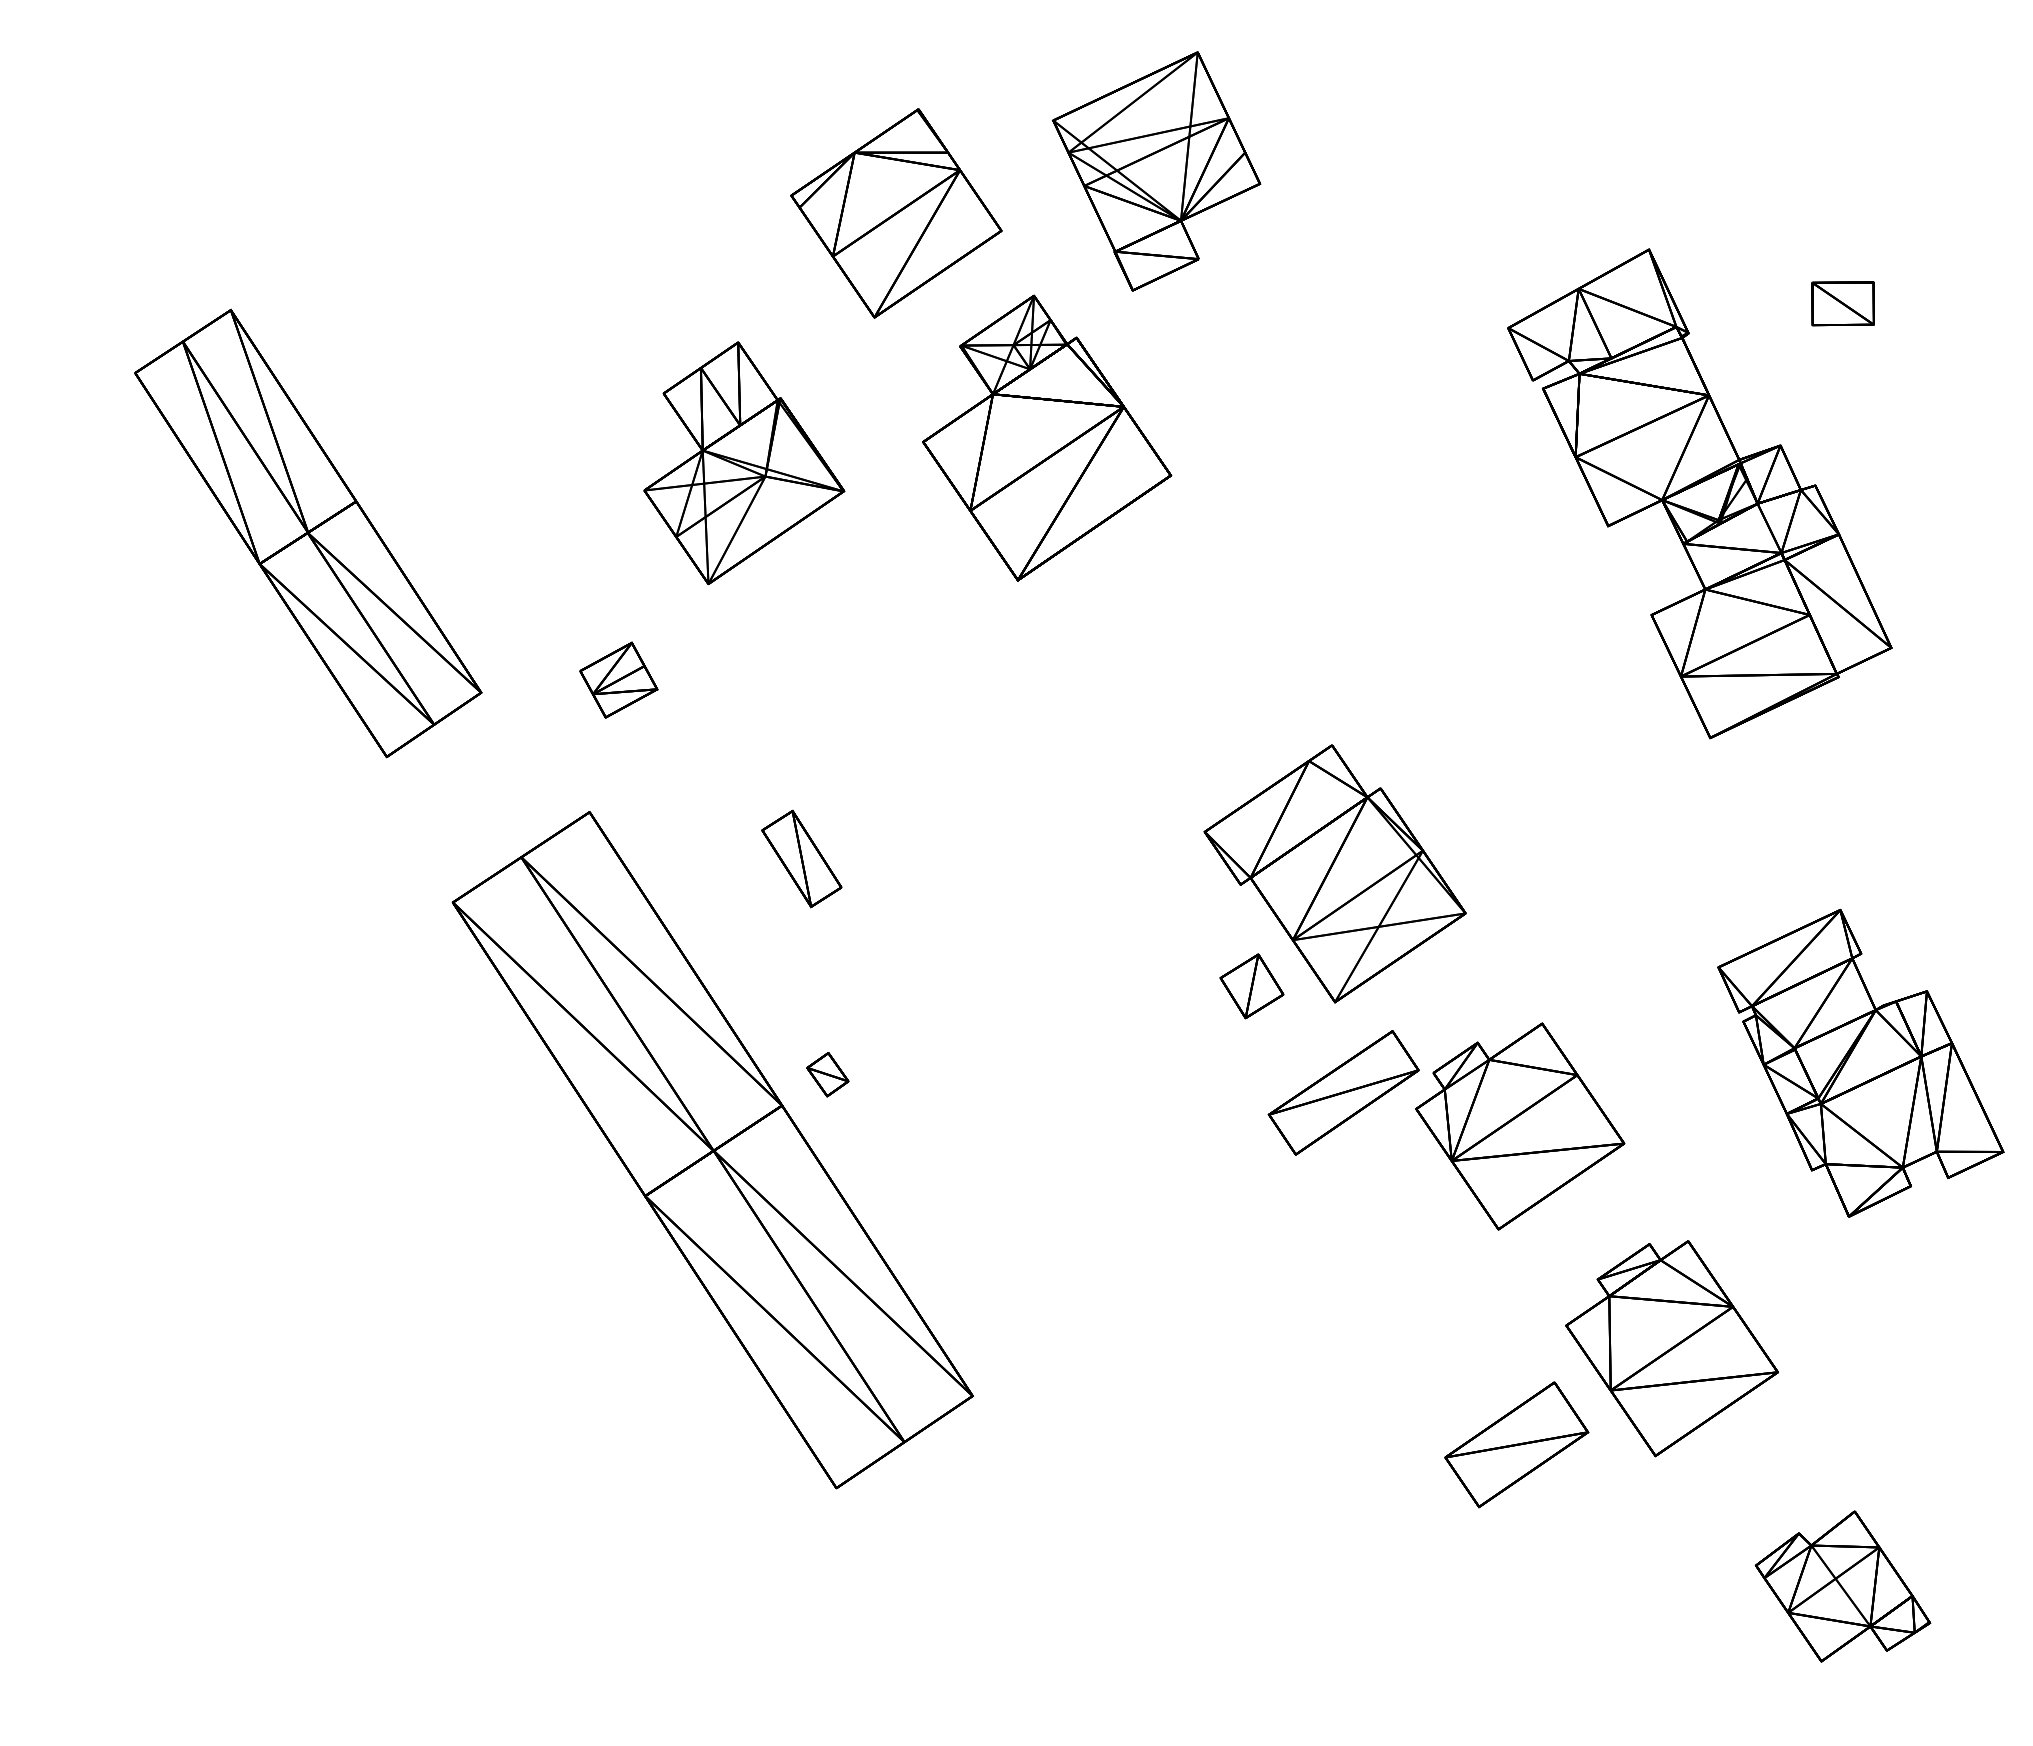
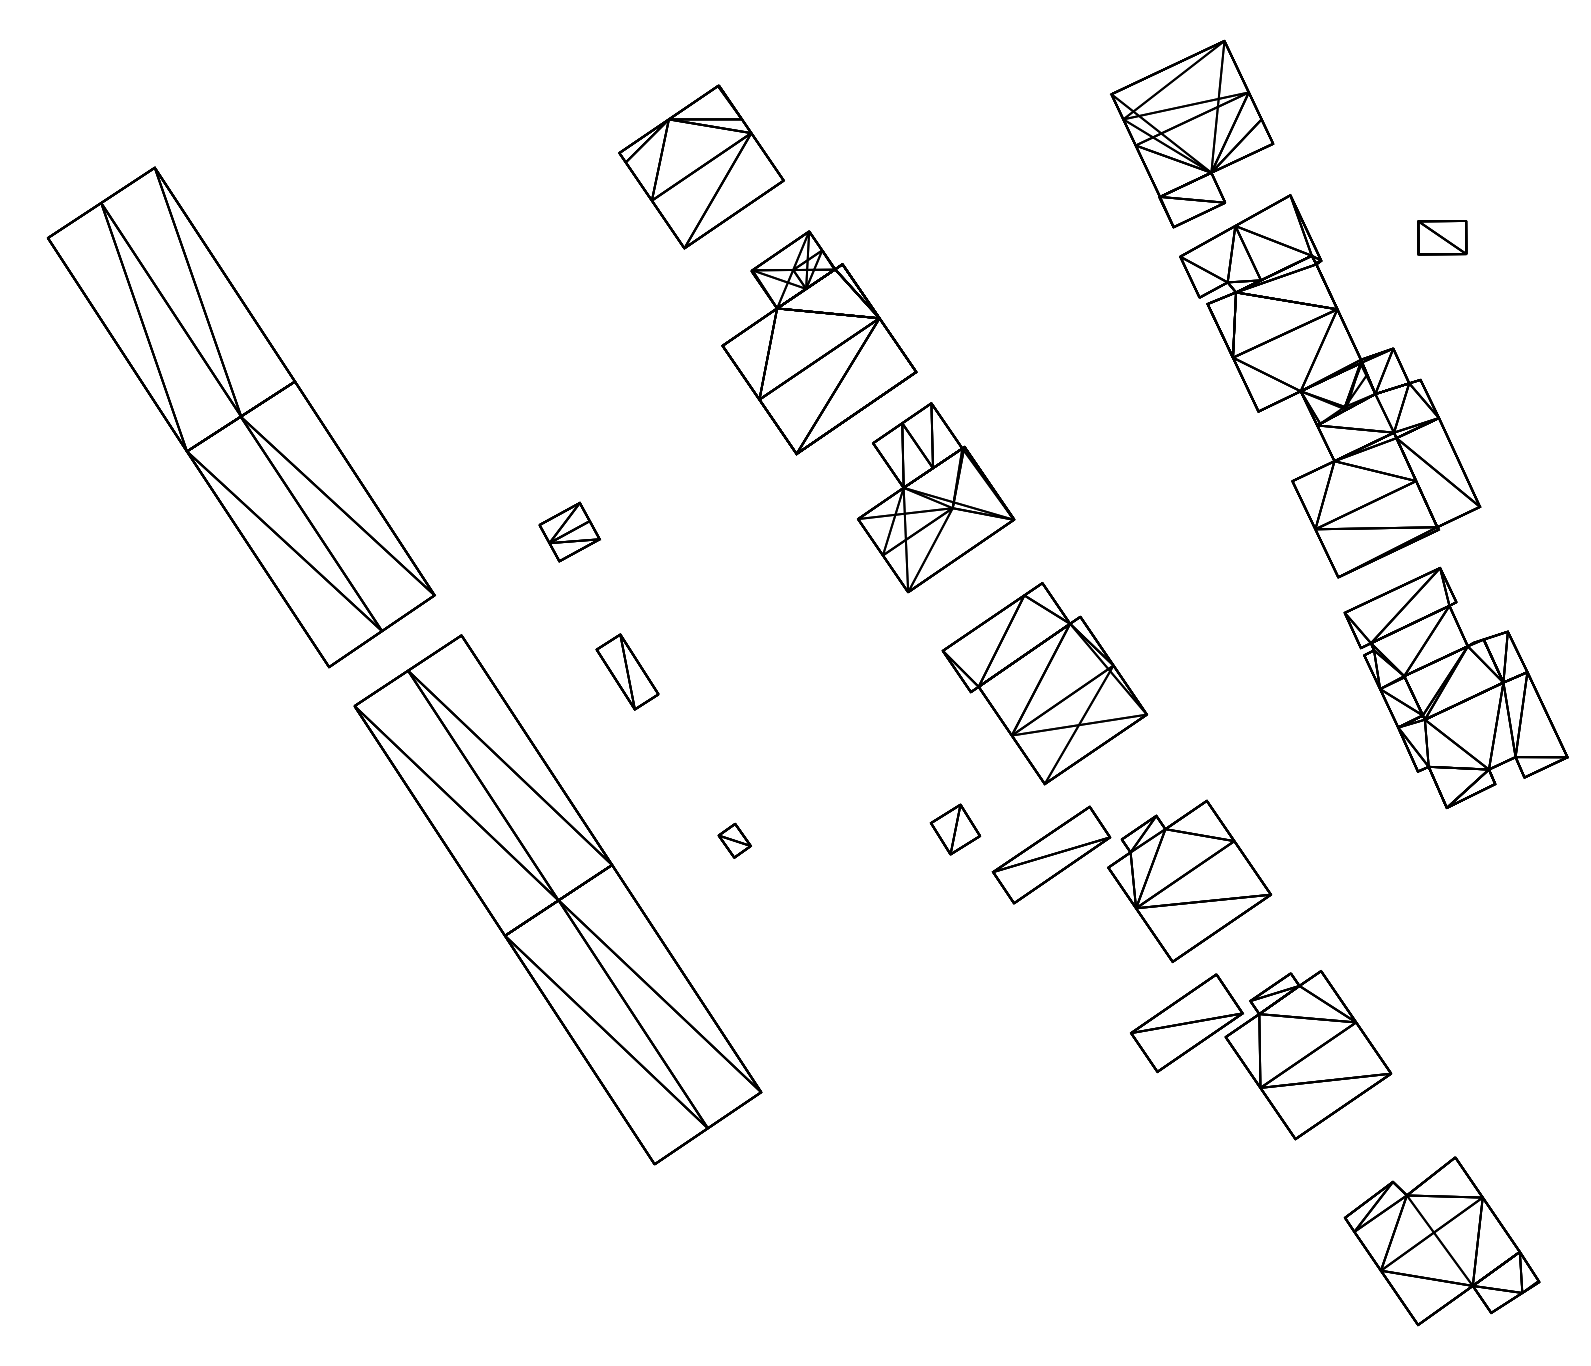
part: (1156, 171) -> (1192, 134), moved
part: (744, 463) -> (936, 497), moved
part: (308, 533) -> (241, 417), size x1.43
part: (618, 679) -> (569, 531), moved
part: (1251, 986) -> (955, 829), moved
part: (1860, 1062) -> (1455, 687), moved
part: (827, 1074) -> (734, 840), moved
part: (1516, 1444) -> (1186, 1022), moved
part: (1842, 1586) -> (1441, 1241), size x1.43

